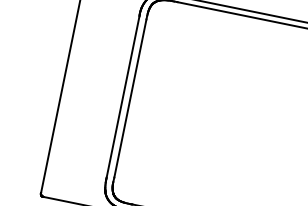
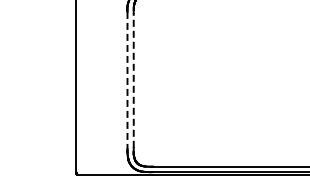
line: (123, 97) -> (127, 80), solid -> dashed
line: (130, 98) -> (133, 80), solid -> dashed

